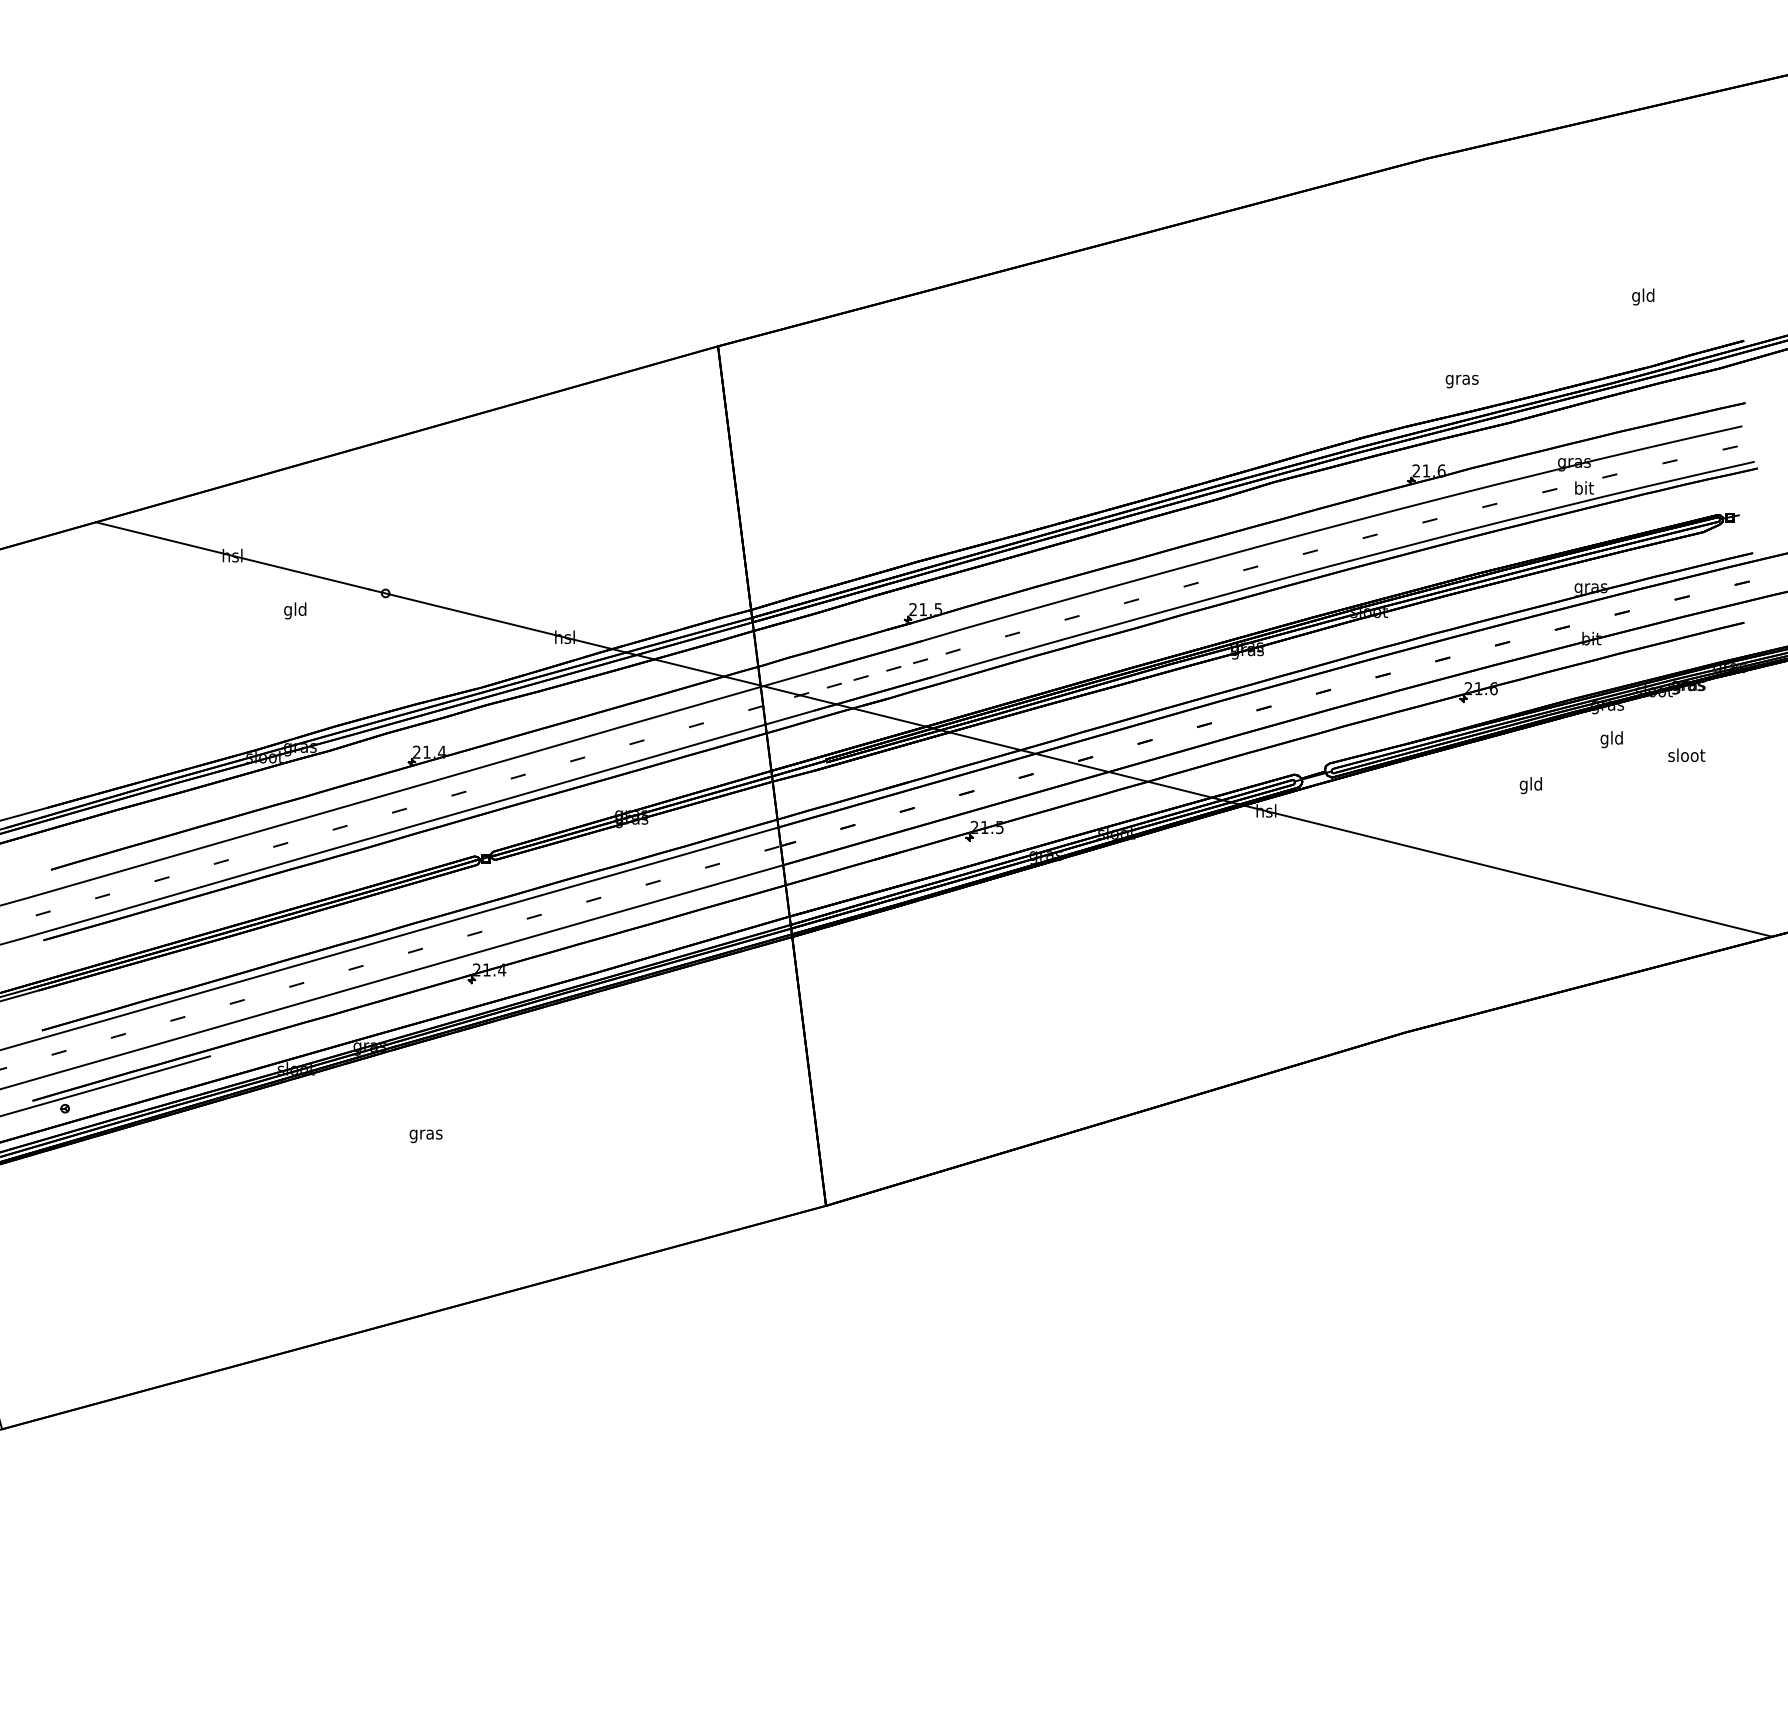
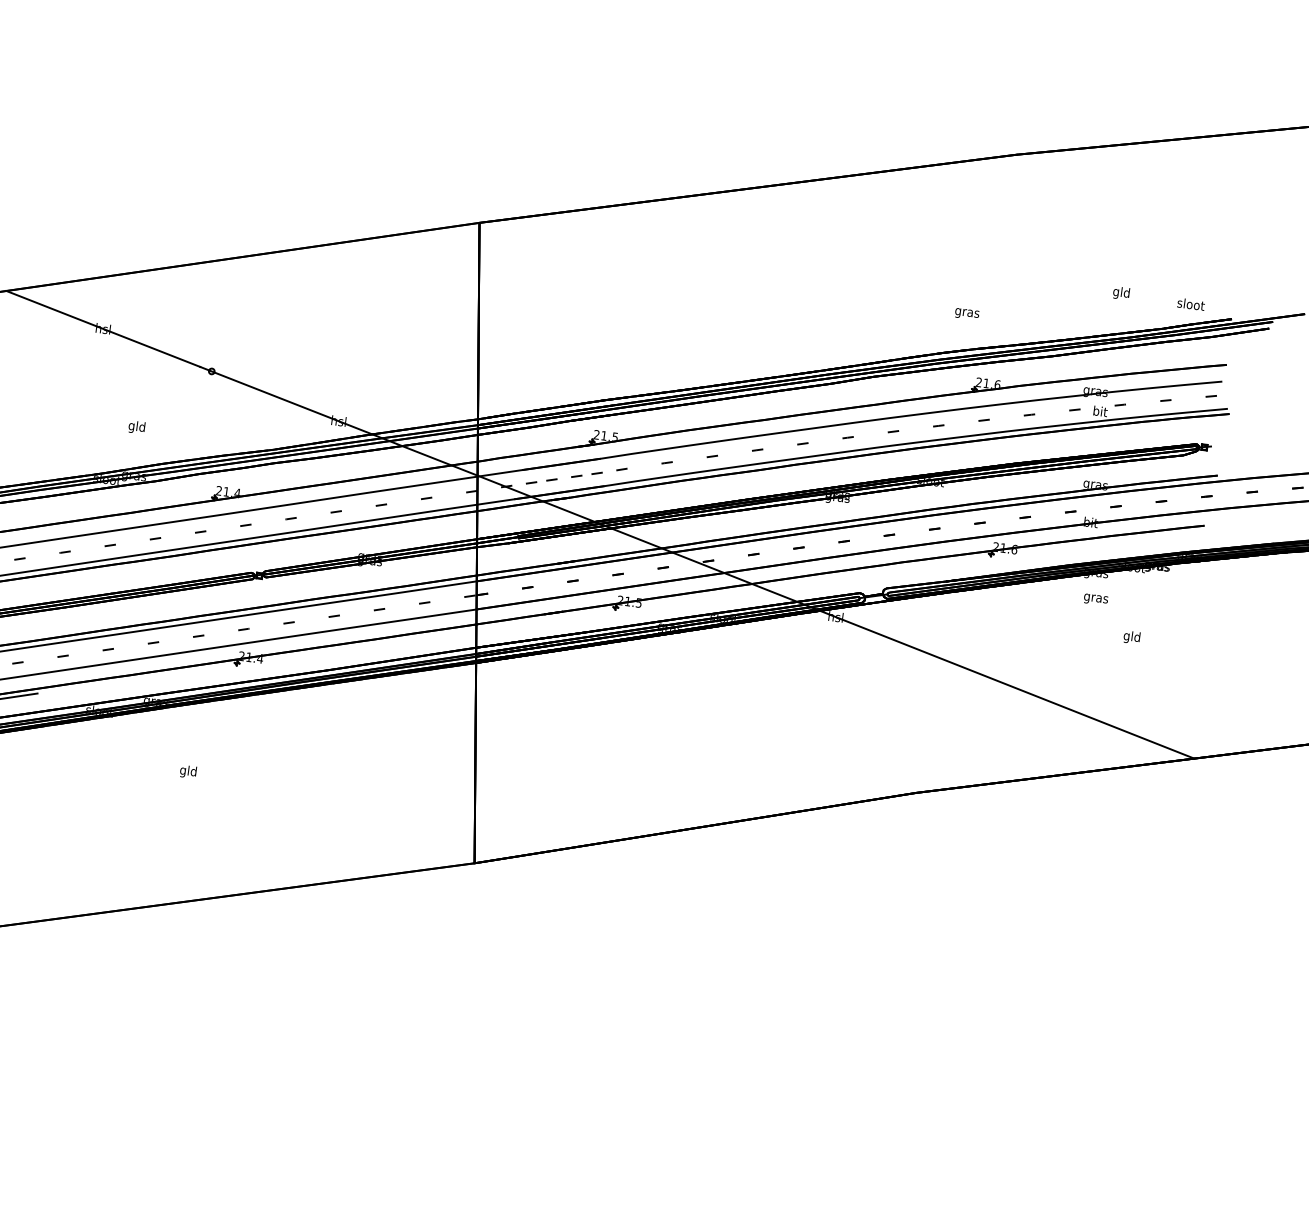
text: (1643, 296) -> (1121, 293), moved
text: (1461, 381) -> (966, 314), moved
text: (295, 610) -> (137, 427), moved
text: (1611, 739) -> (1095, 598), gld -> gras
text: (1686, 755) -> (1190, 304), moved
text: (1530, 785) -> (1131, 637), moved
text: (425, 1134) -> (188, 771), gras -> gld

